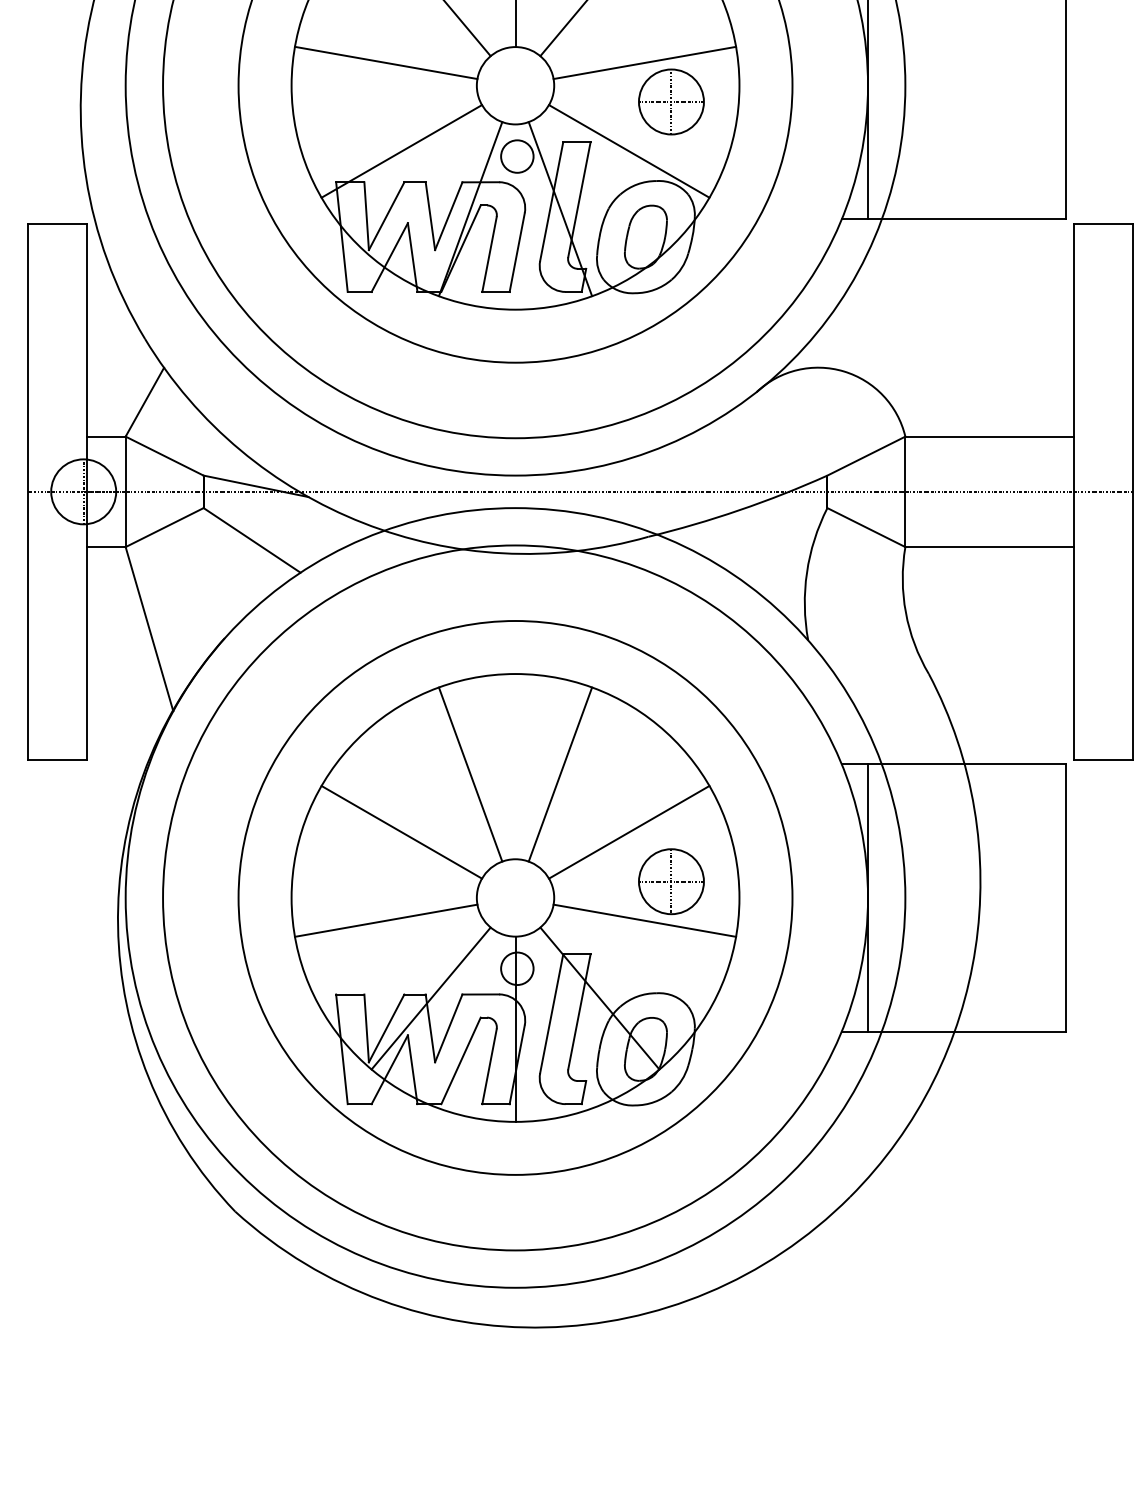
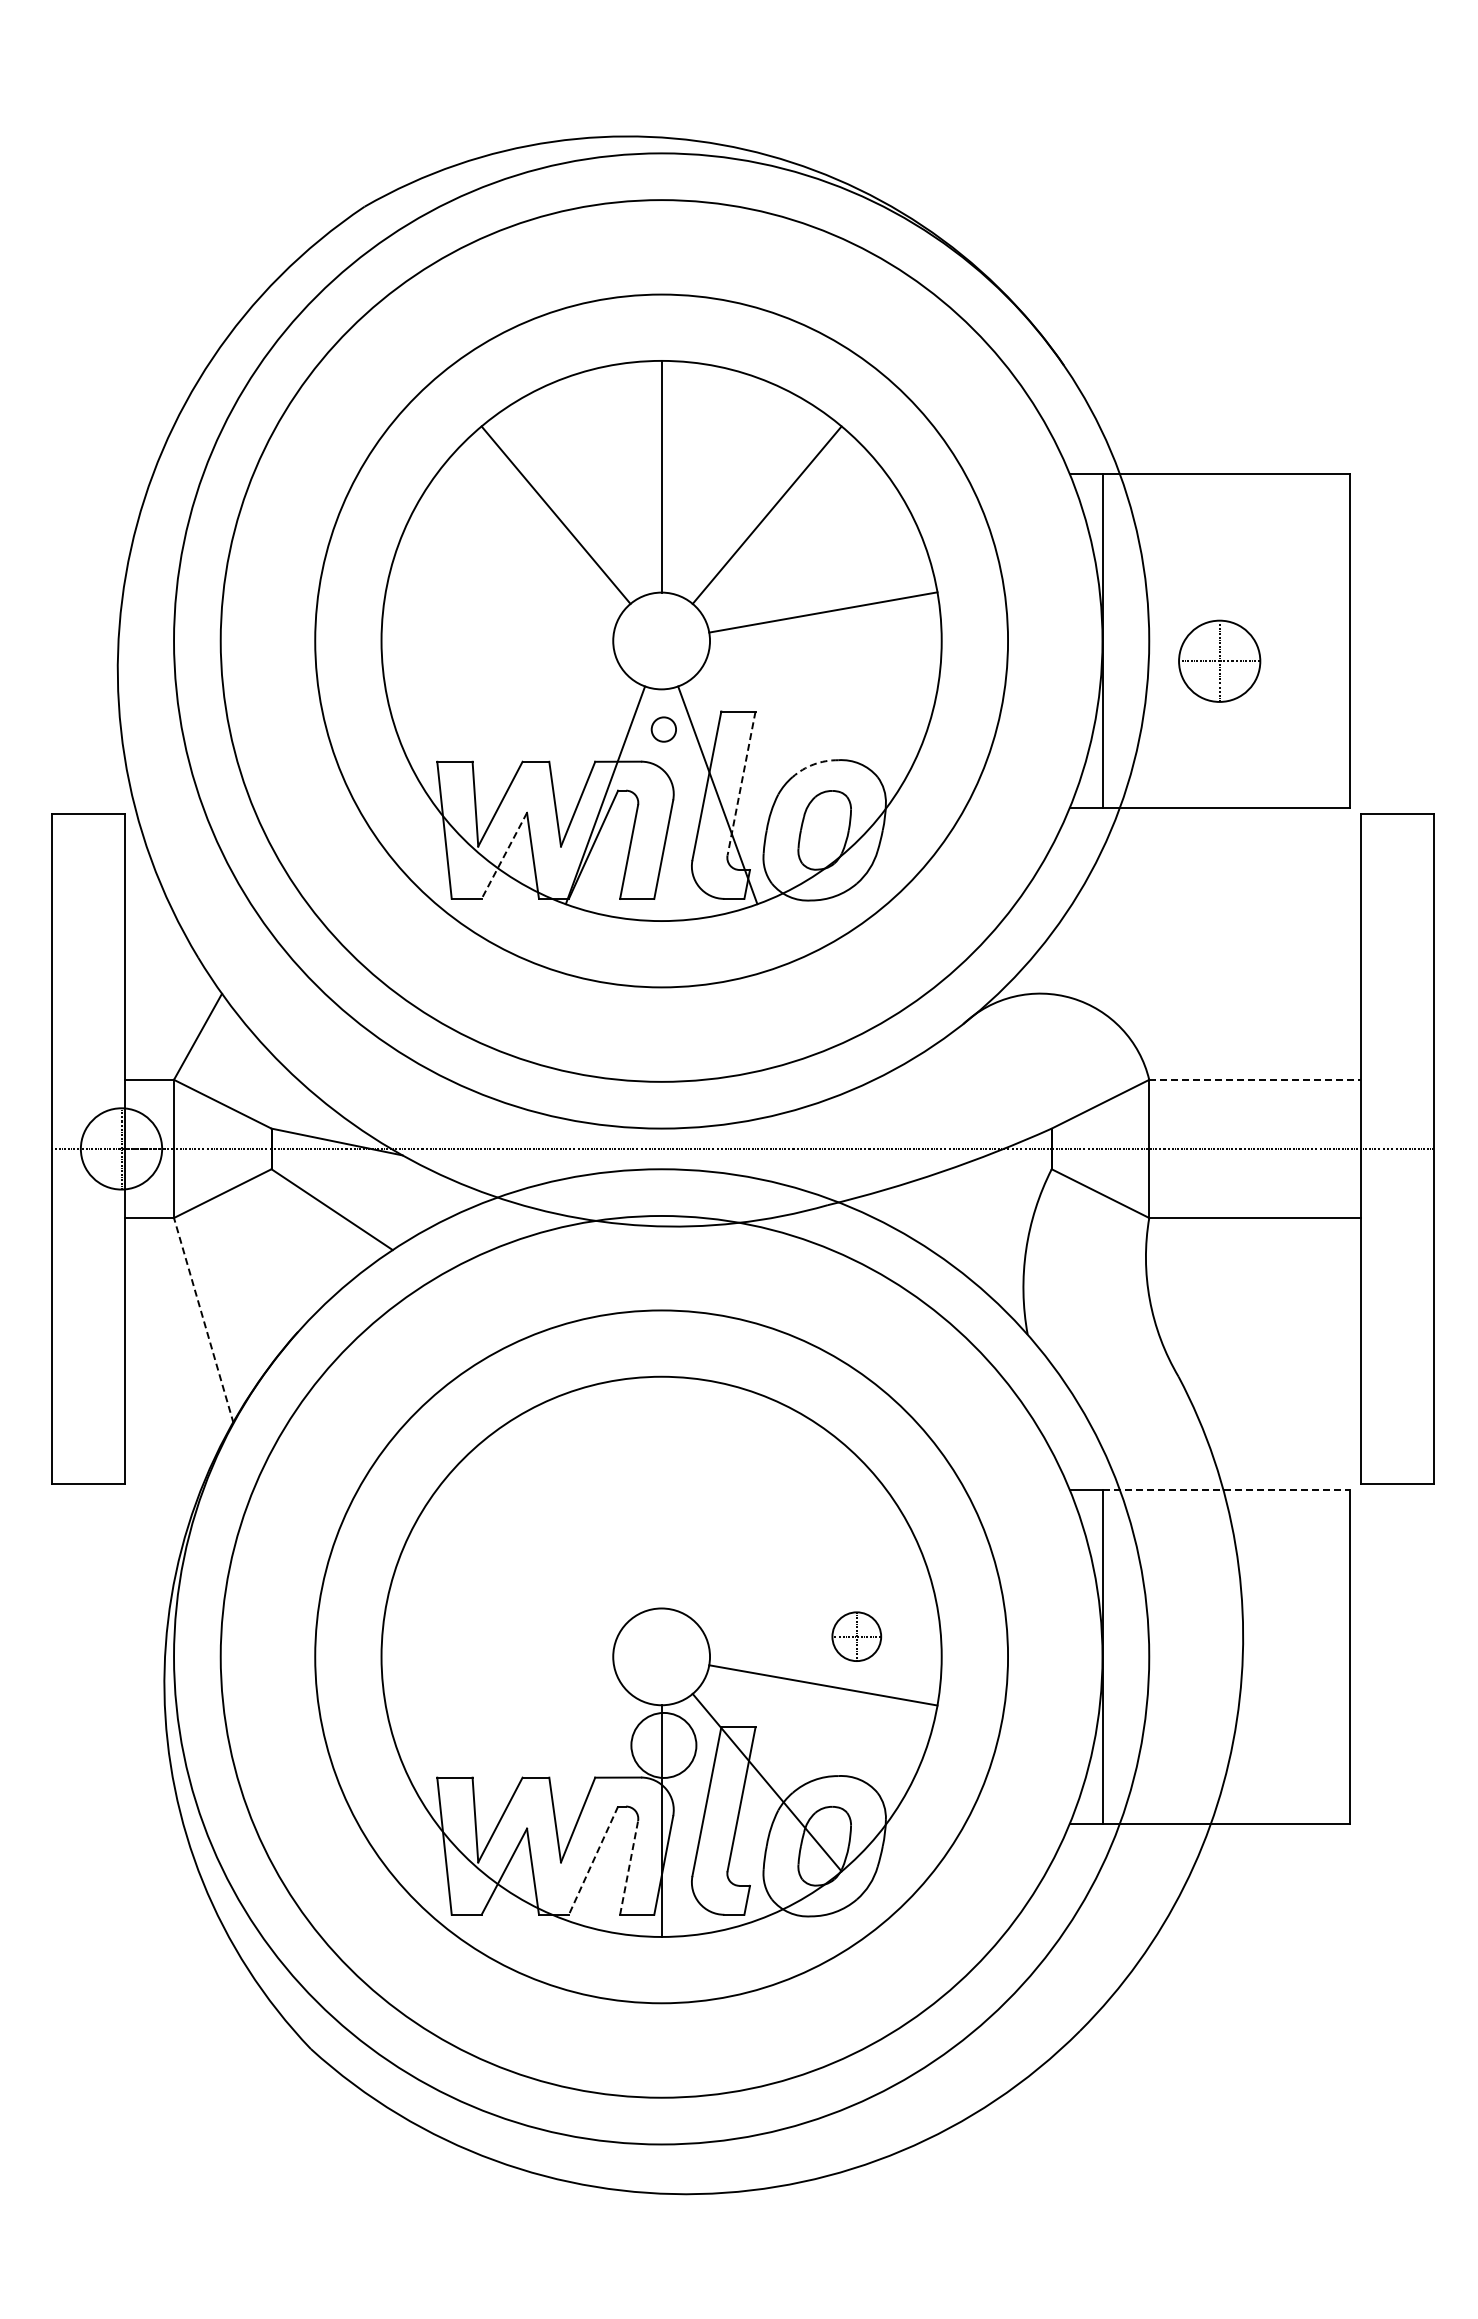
line: (385, 62) -> (499, 612), removed
part: (671, 101) -> (1219, 660), moved
line: (401, 151) -> (519, 723), removed
line: (628, 151) -> (803, 723), removed
circle: (517, 156) -> (663, 729), size x0.6
arc: (636, 184) -> (813, 764), solid -> dashed
line: (579, 199) -> (741, 783), solid -> dashed
line: (389, 257) -> (504, 855), solid -> dashed
line: (989, 436) -> (1254, 1079), solid -> dashed
line: (149, 629) -> (203, 1320), solid -> dashed
line: (967, 764) -> (1226, 1489), solid -> dashed
line: (470, 774) -> (605, 1502), removed
line: (560, 774) -> (717, 1502), removed
line: (401, 832) -> (519, 1574), removed
line: (628, 832) -> (803, 1574), removed
part: (671, 881) -> (856, 1636), size x0.6
line: (385, 920) -> (499, 1685), removed
circle: (517, 968) -> (663, 1745), size x1.6
line: (430, 998) -> (555, 1782), removed
line: (461, 1061) -> (593, 1861), solid -> dashed
line: (489, 1066) -> (629, 1867), solid -> dashed

